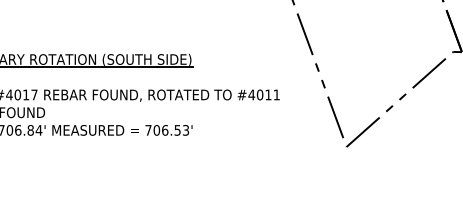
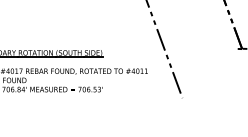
line: (398, 99) -> (209, 73), removed

